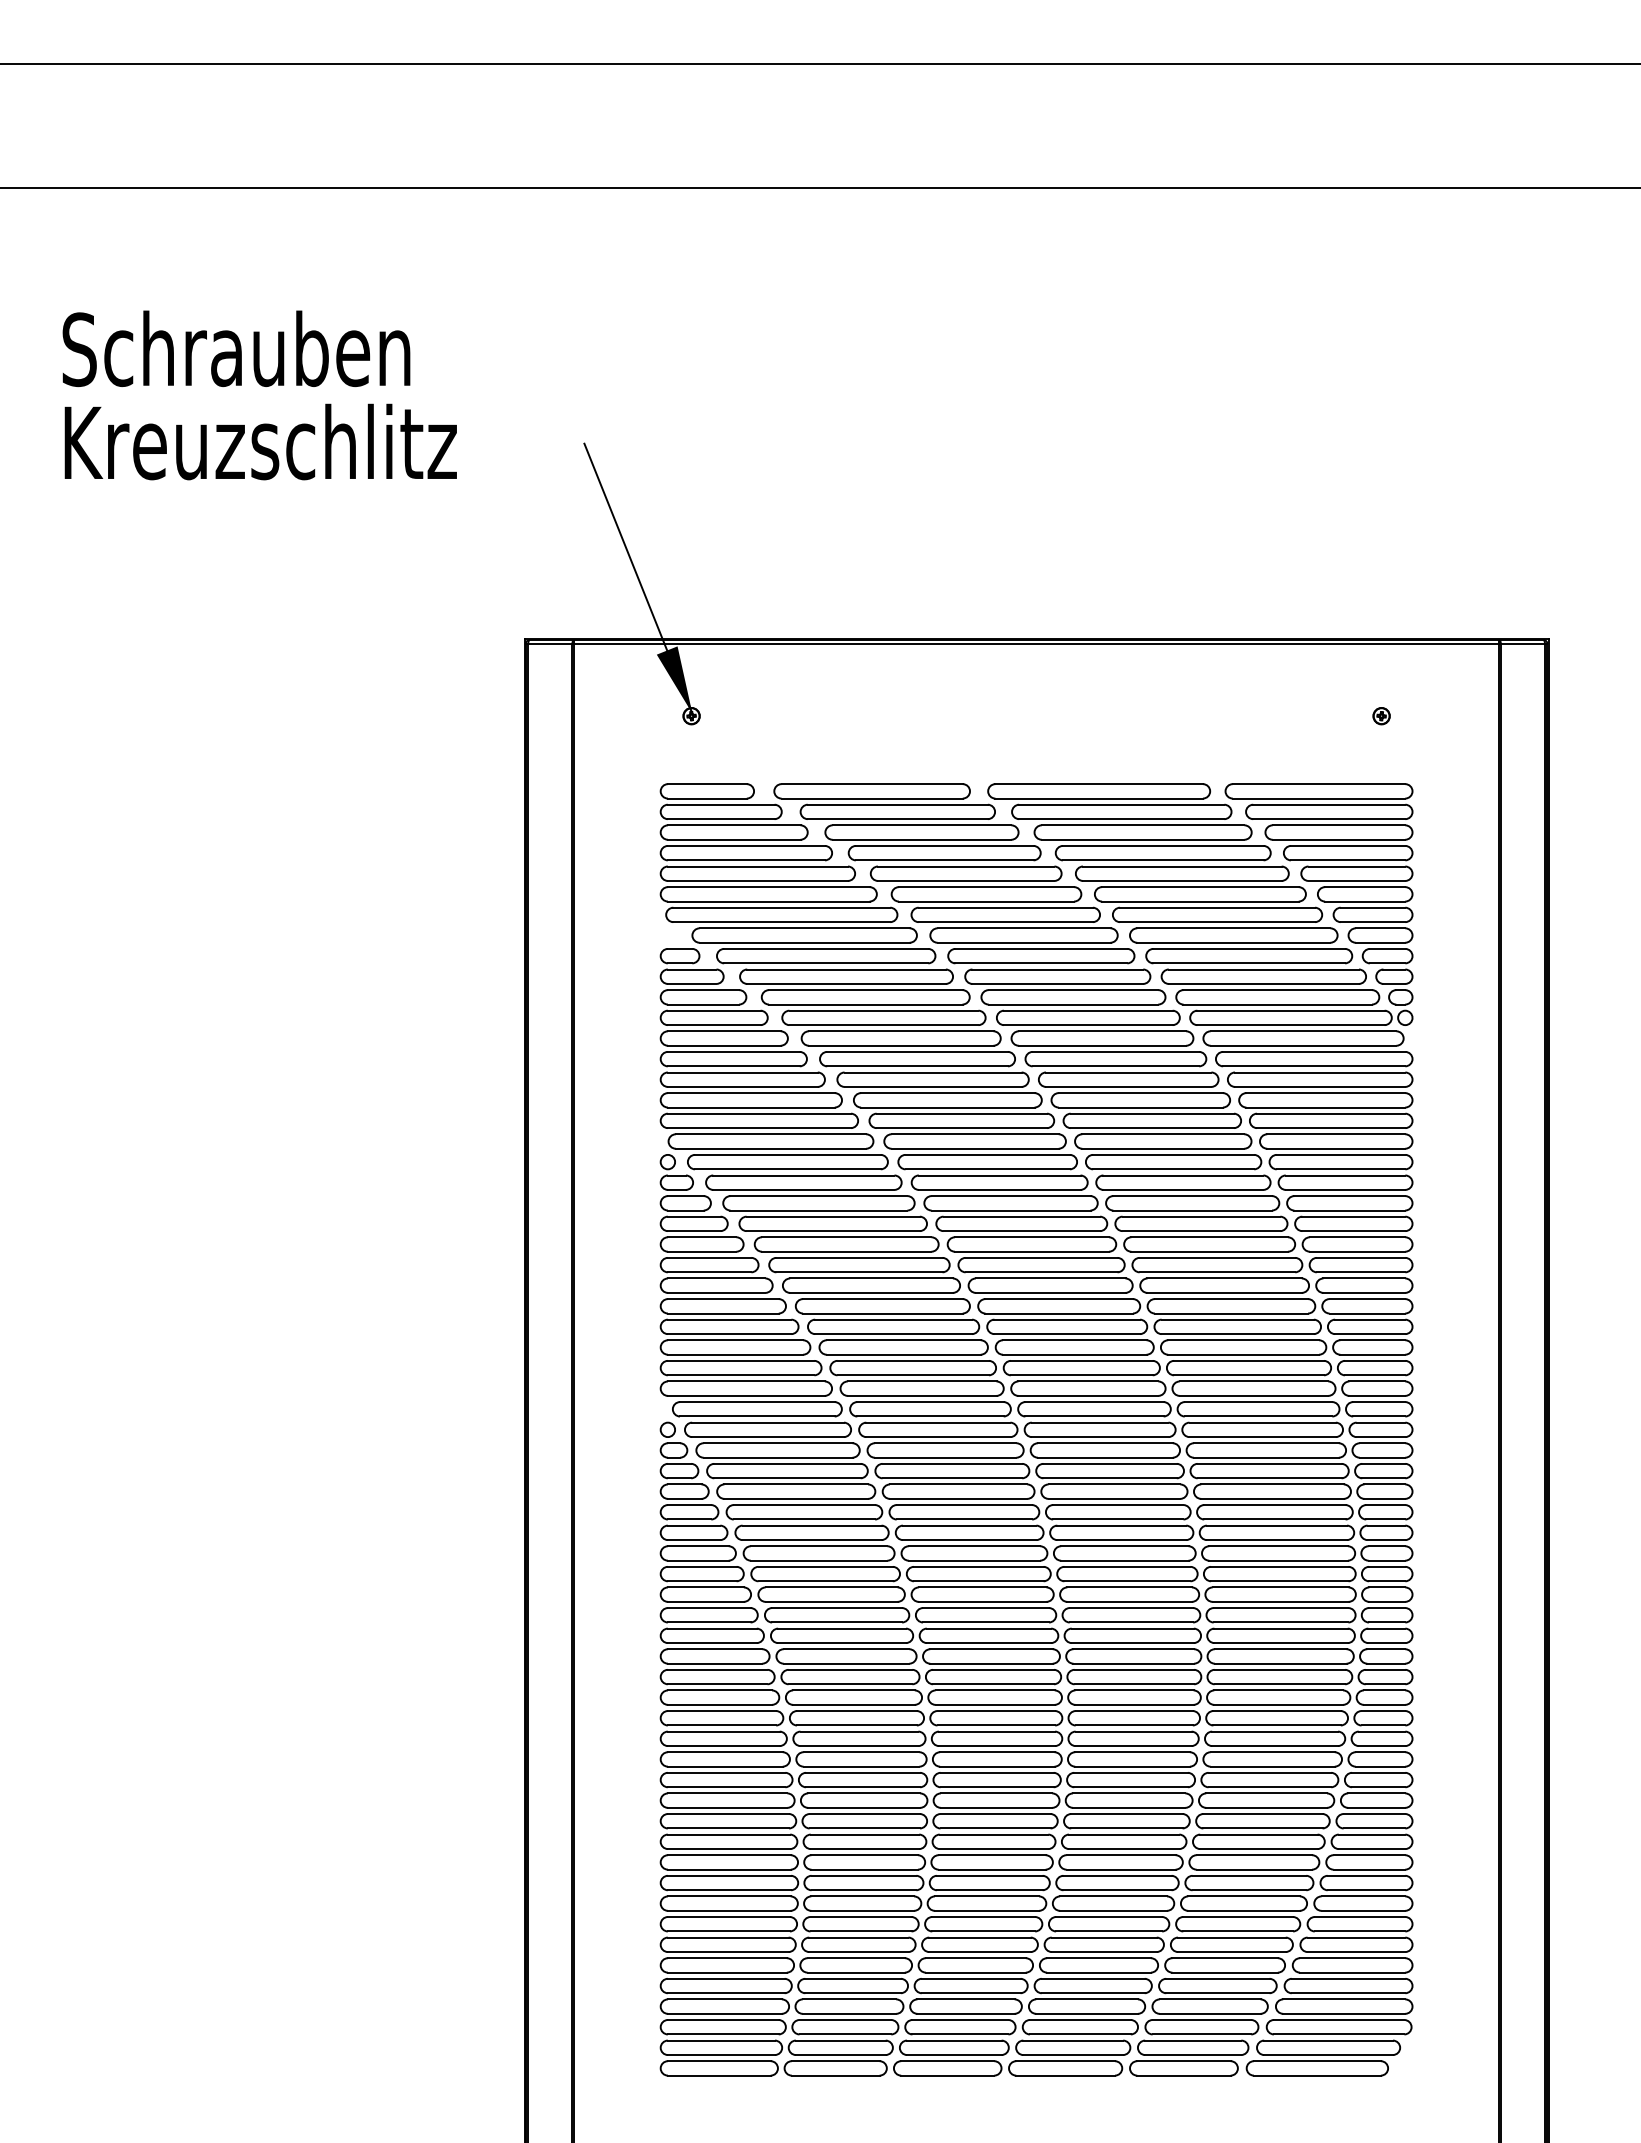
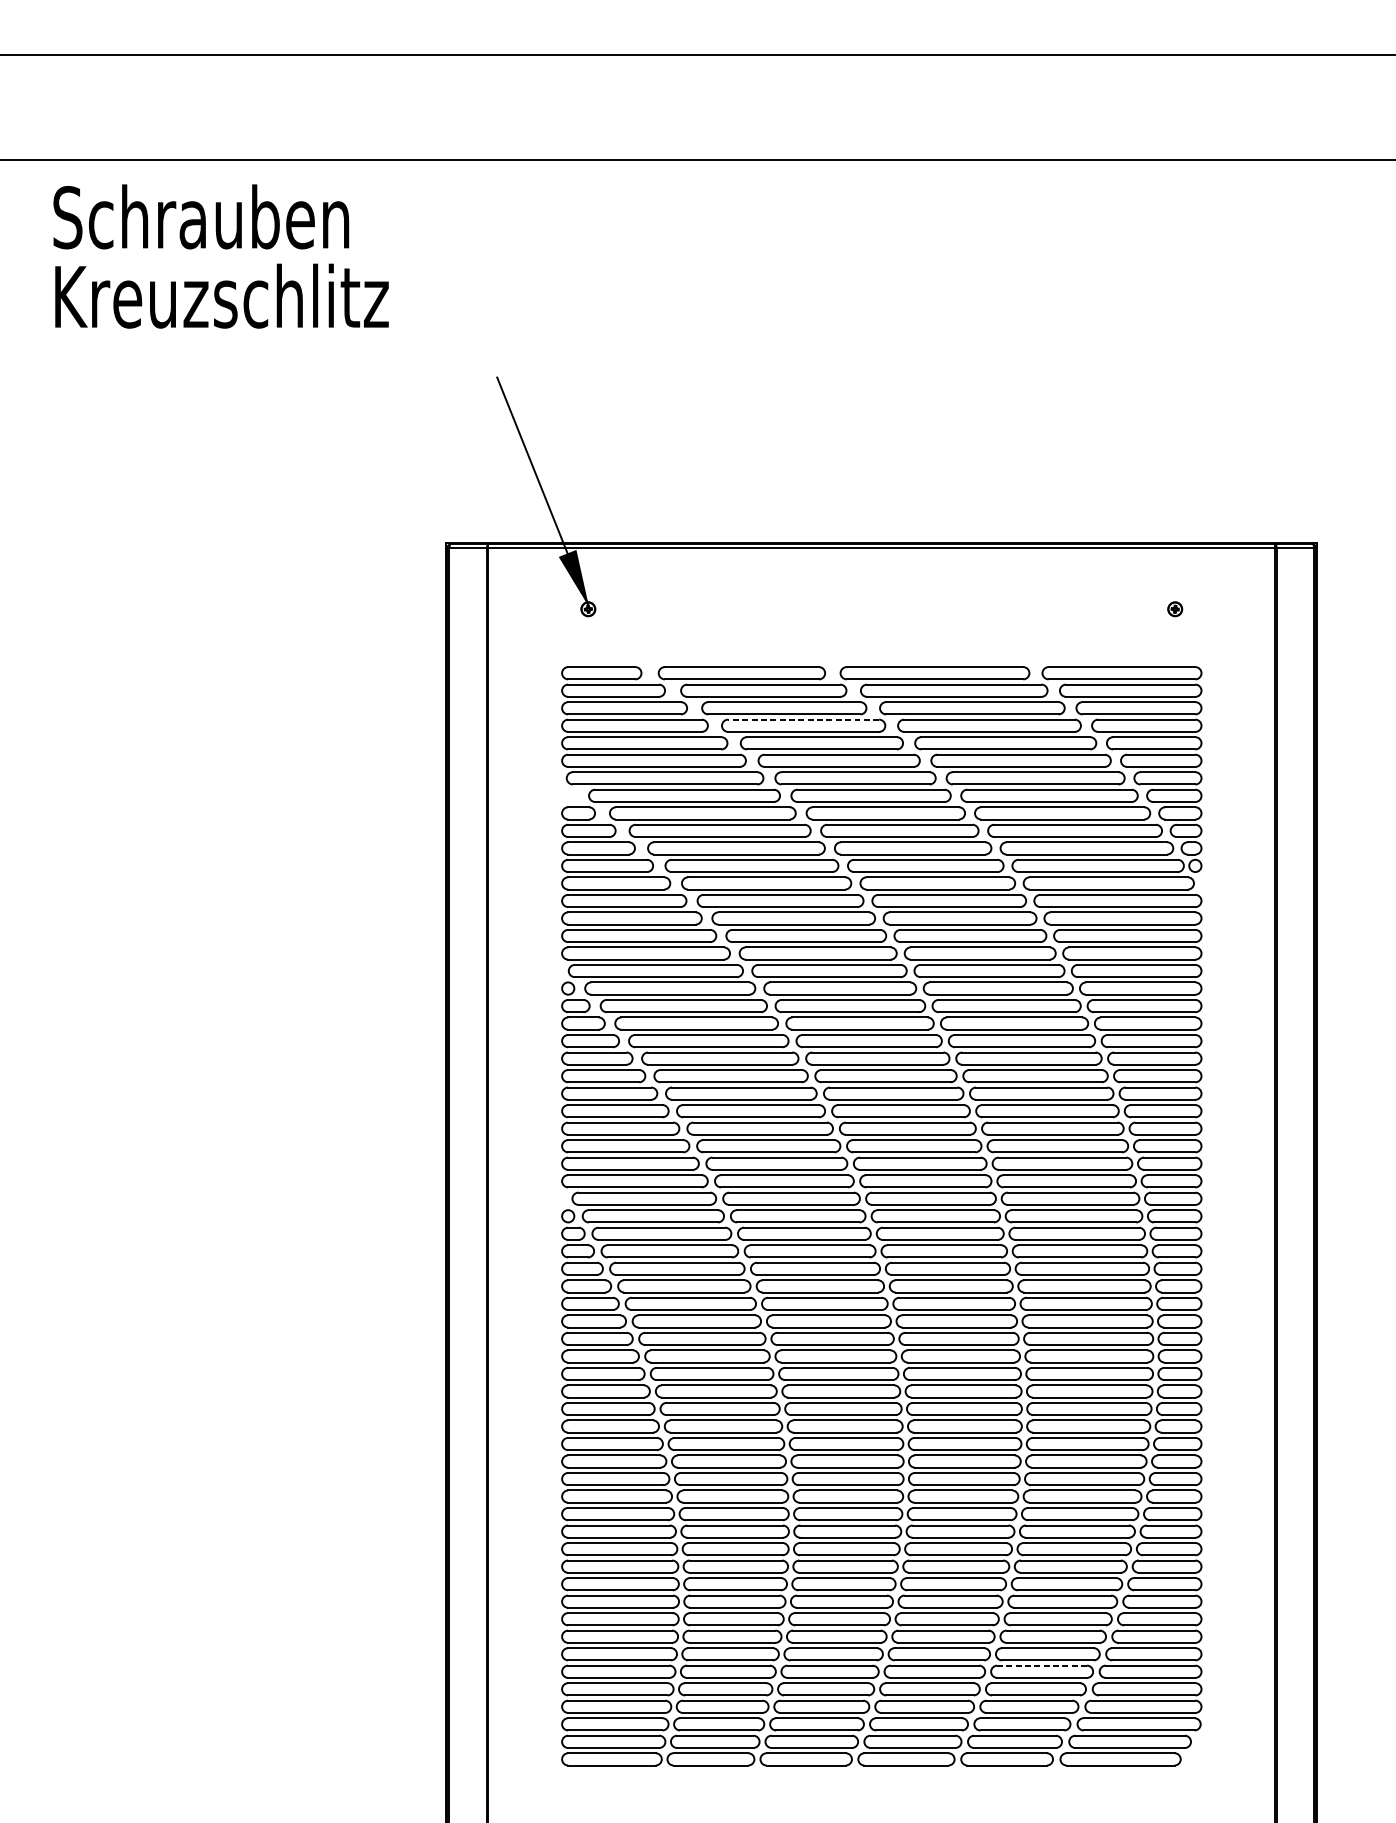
text: (259, 395) -> (220, 256), moved
line: (944, 845) -> (803, 719), solid -> dashed
line: (1225, 1958) -> (1042, 1665), solid -> dashed

